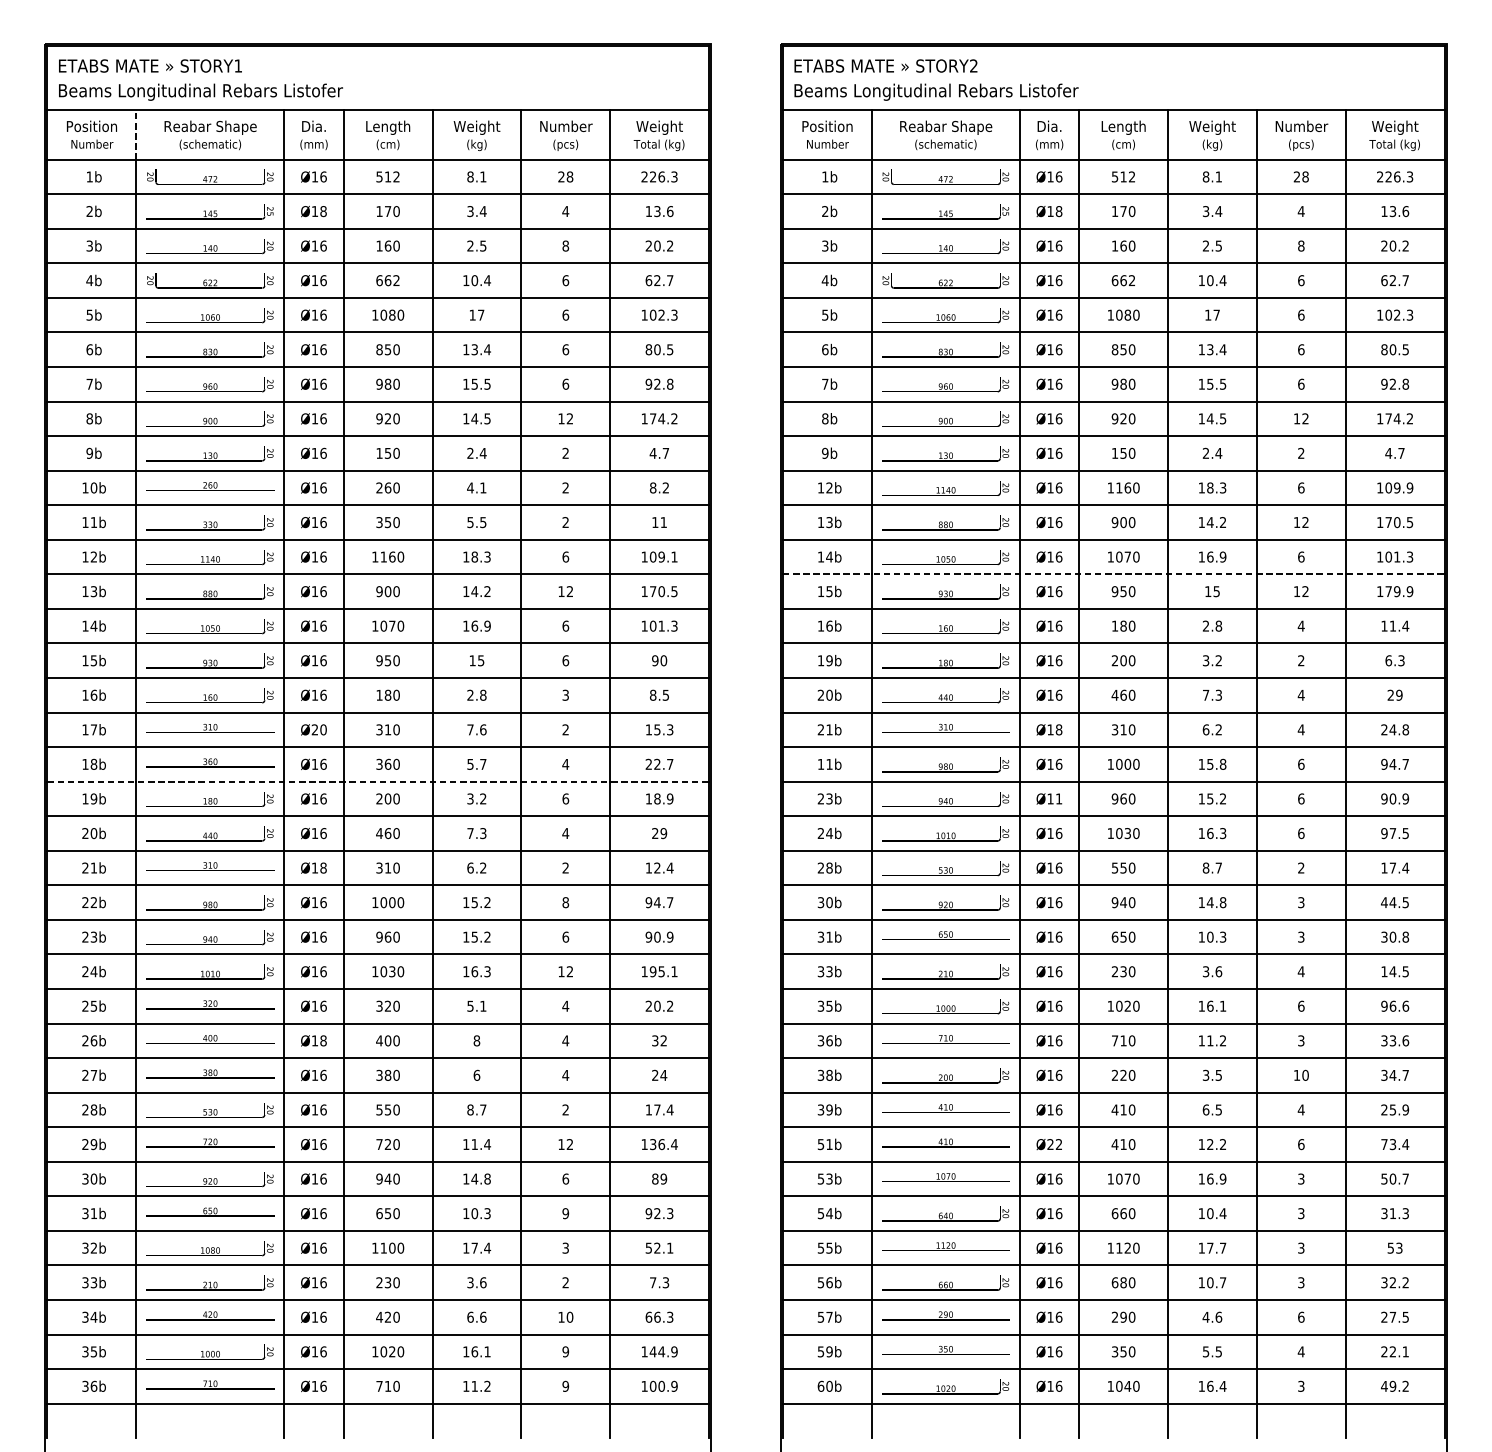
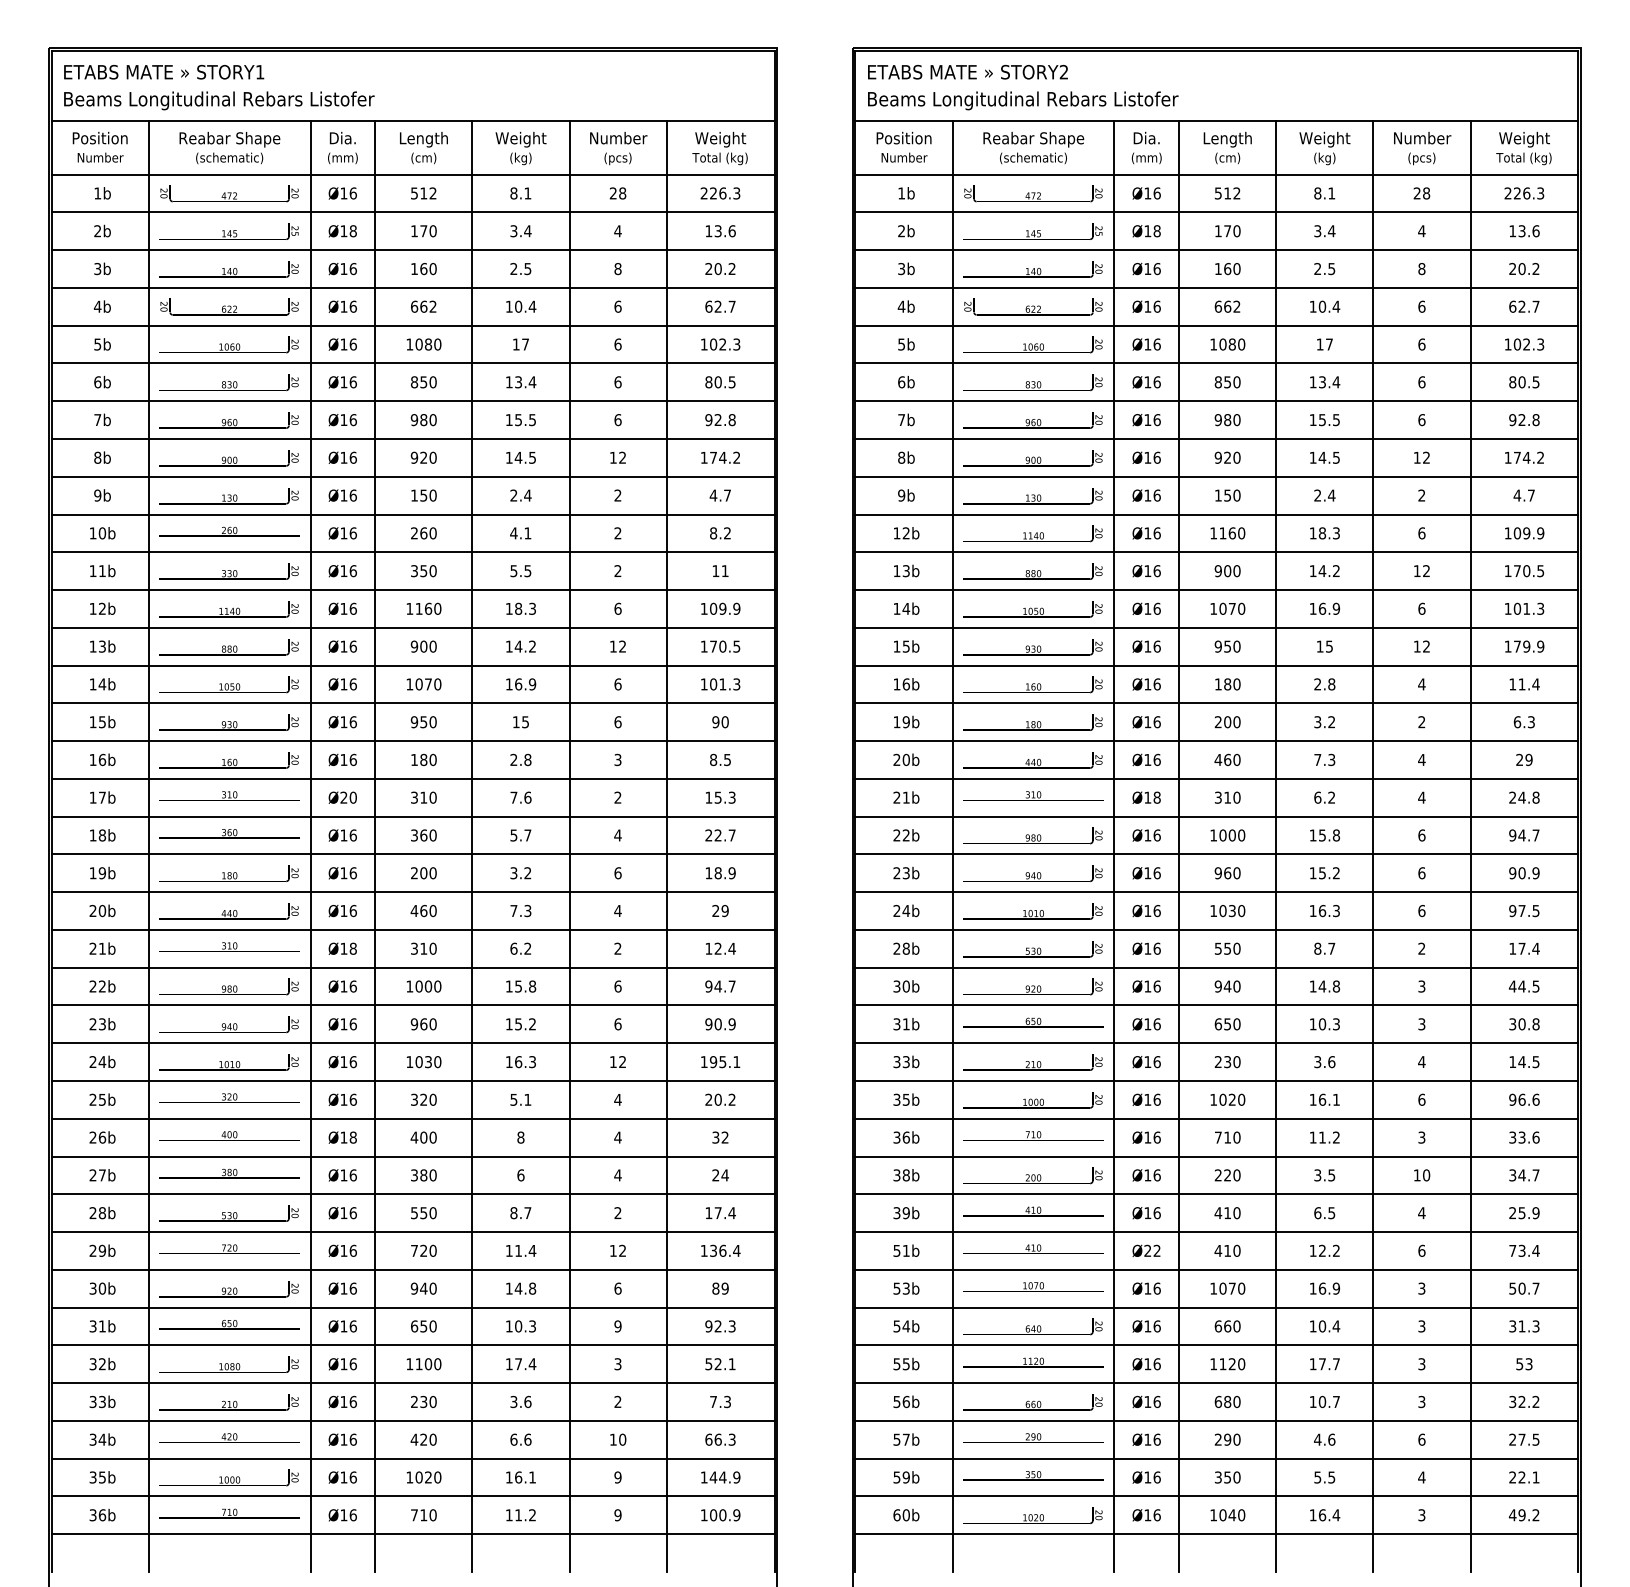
line: (136, 134) -> (148, 147), dashed -> solid
text: (674, 556) -> (736, 608), 109.1 -> 109.9
line: (1114, 574) -> (1217, 627), dashed -> solid
text: (825, 764) -> (901, 835), 11b -> 22b
line: (378, 781) -> (413, 854), dashed -> solid
text: (1058, 799) -> (1156, 873), Ø11 -> Ø16
text: (487, 902) -> (532, 986), 15.2 -> 15.8
text: (565, 902) -> (617, 986), 8 -> 6

